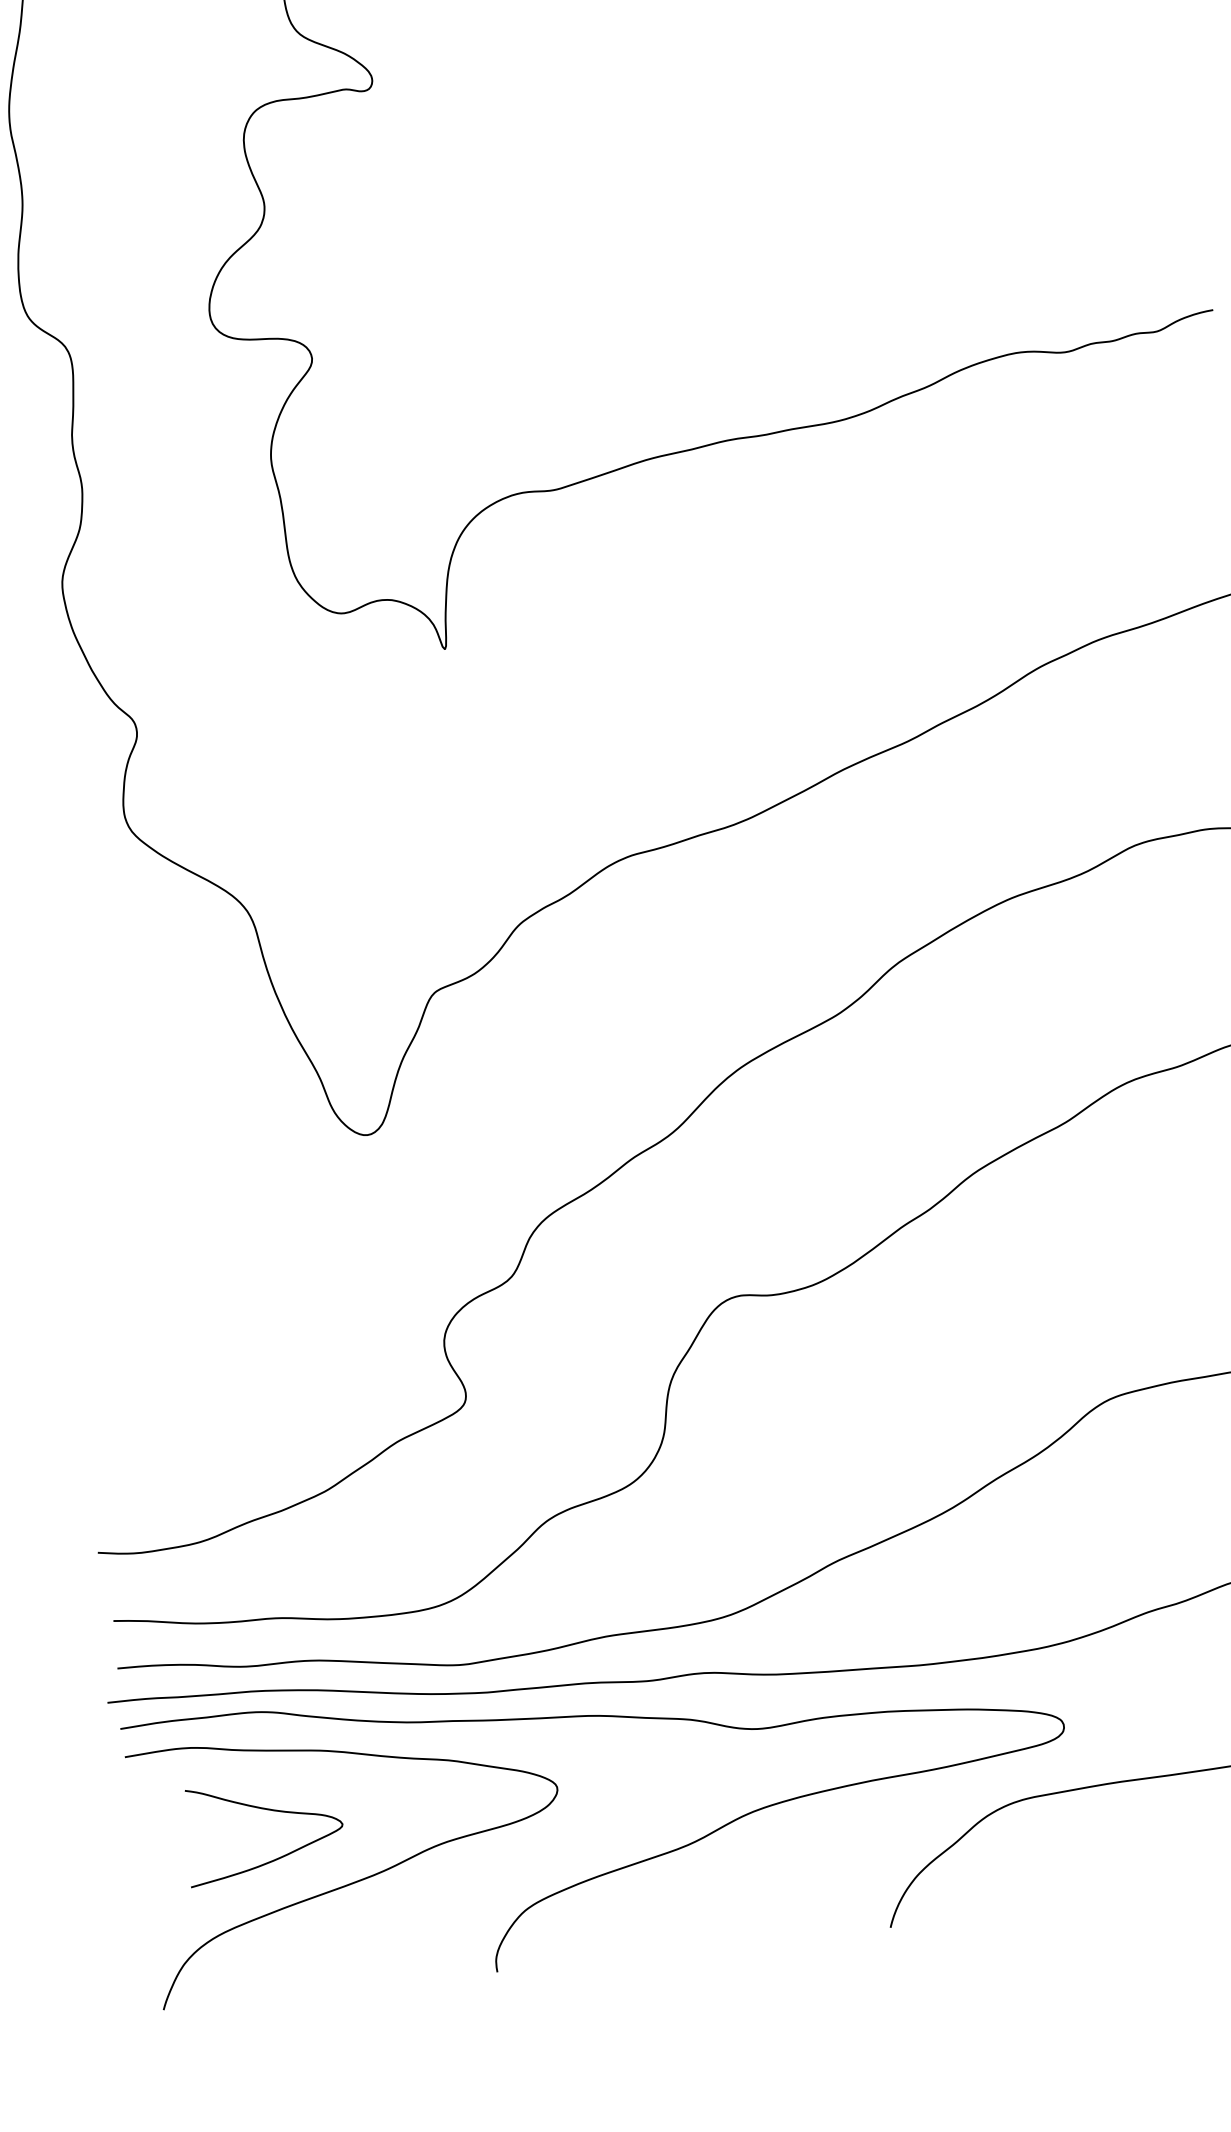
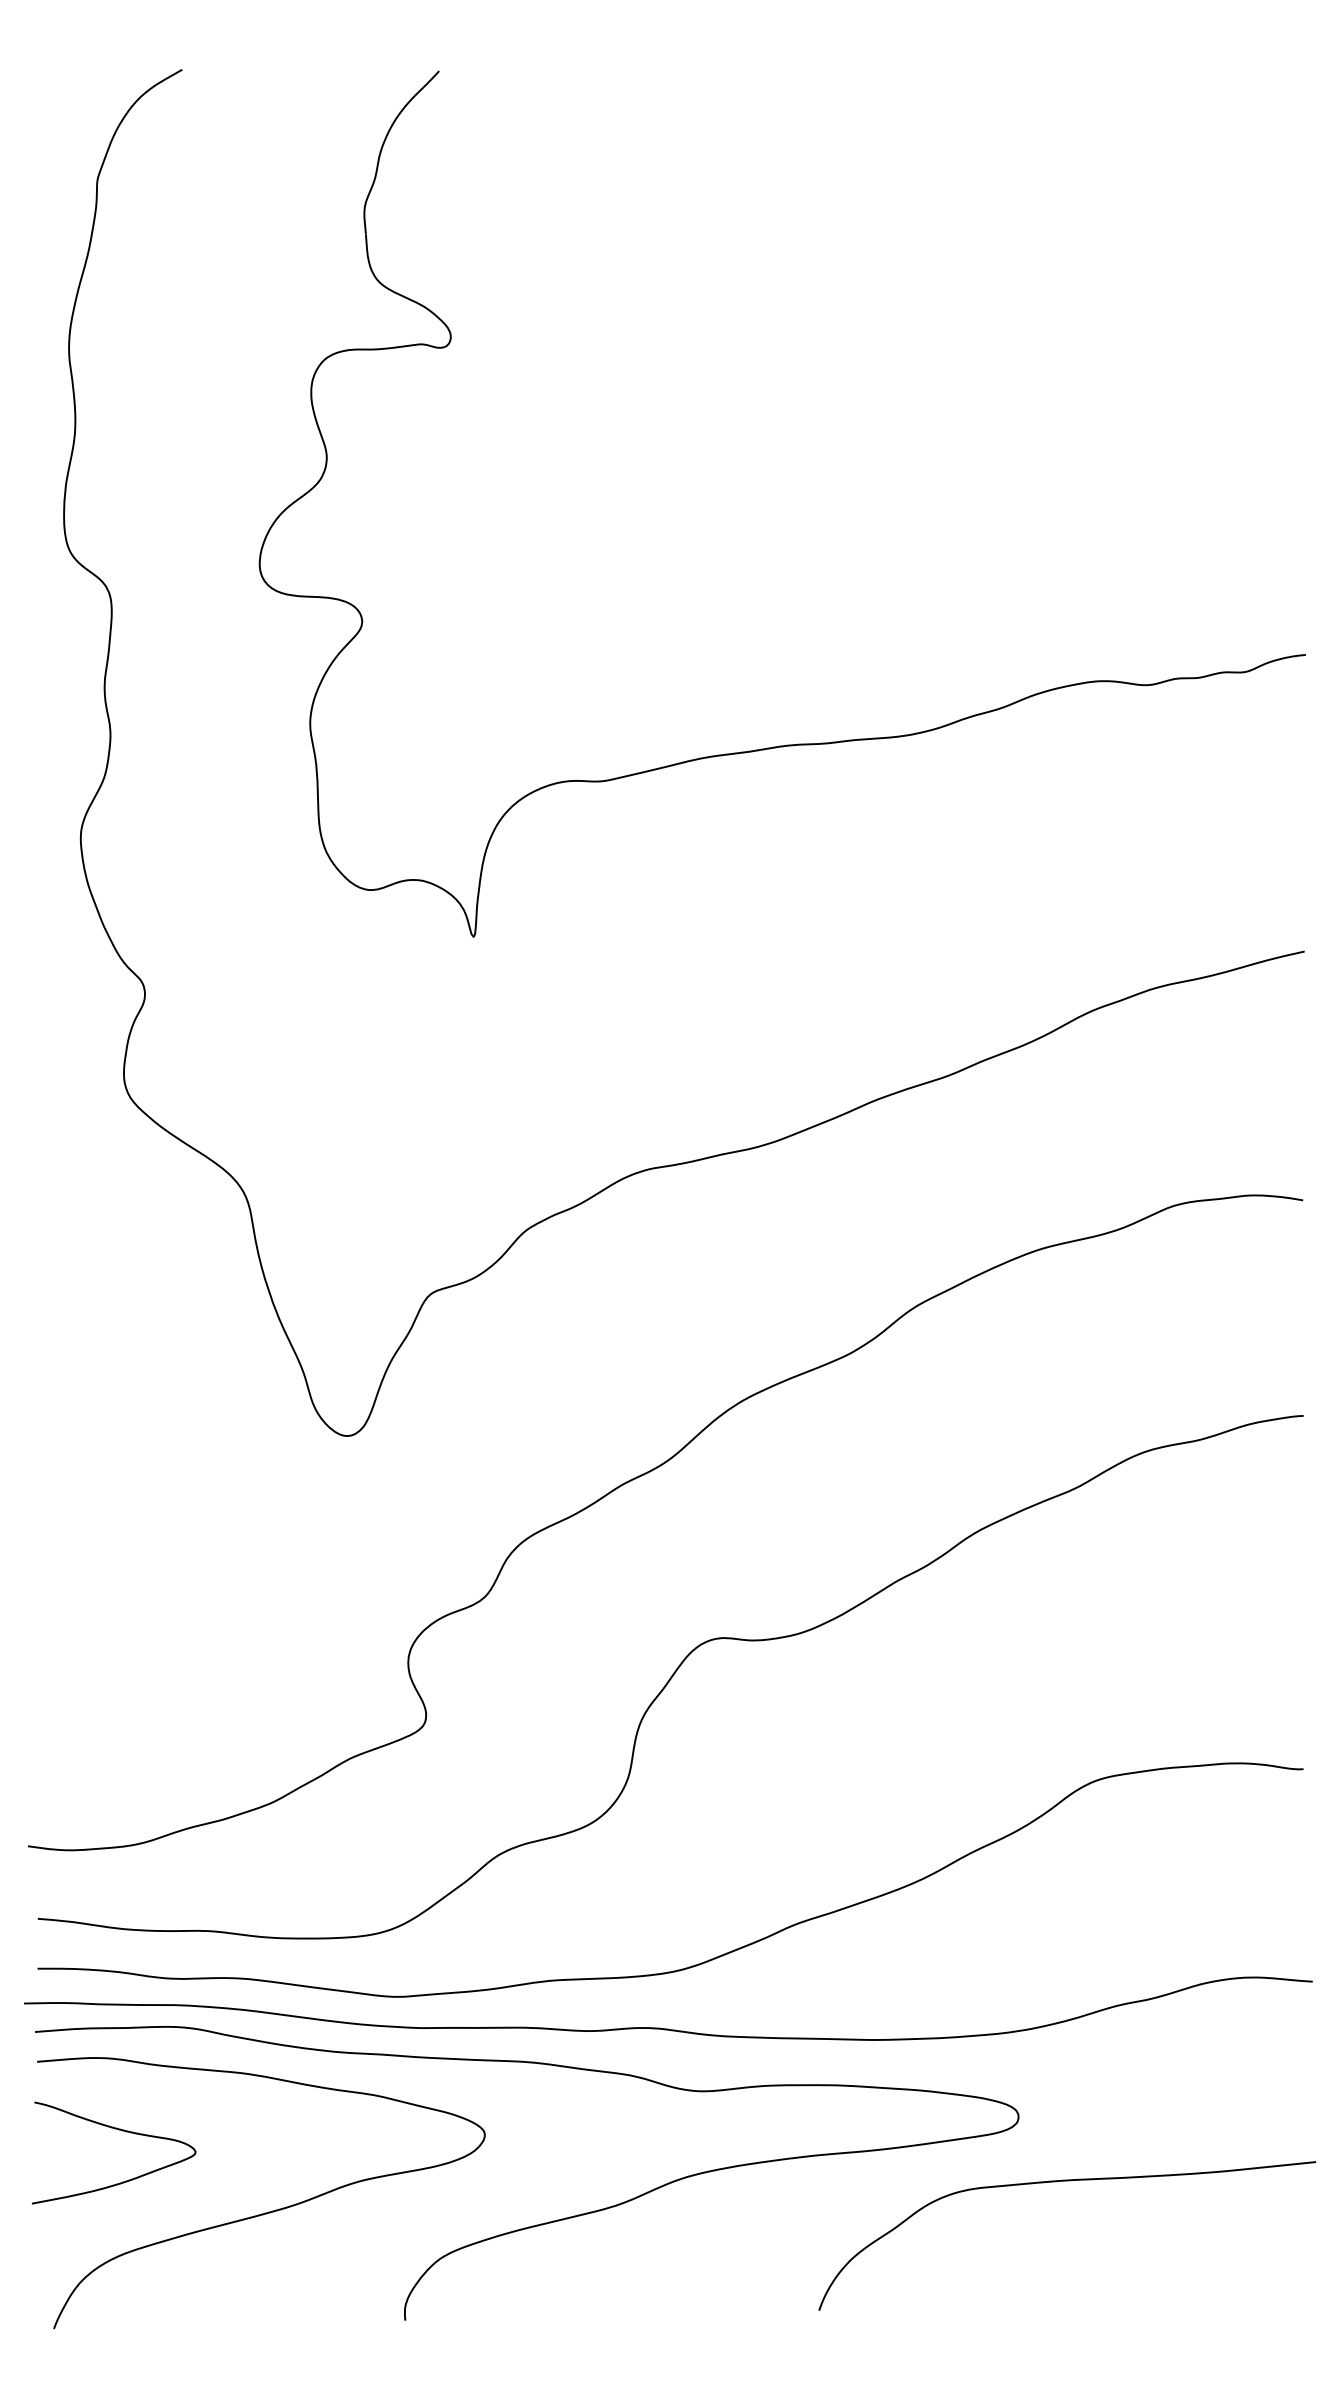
curve: (267, 1810) -> (118, 2130), moved

